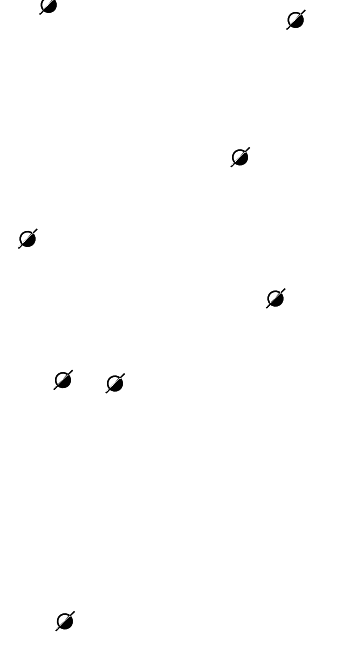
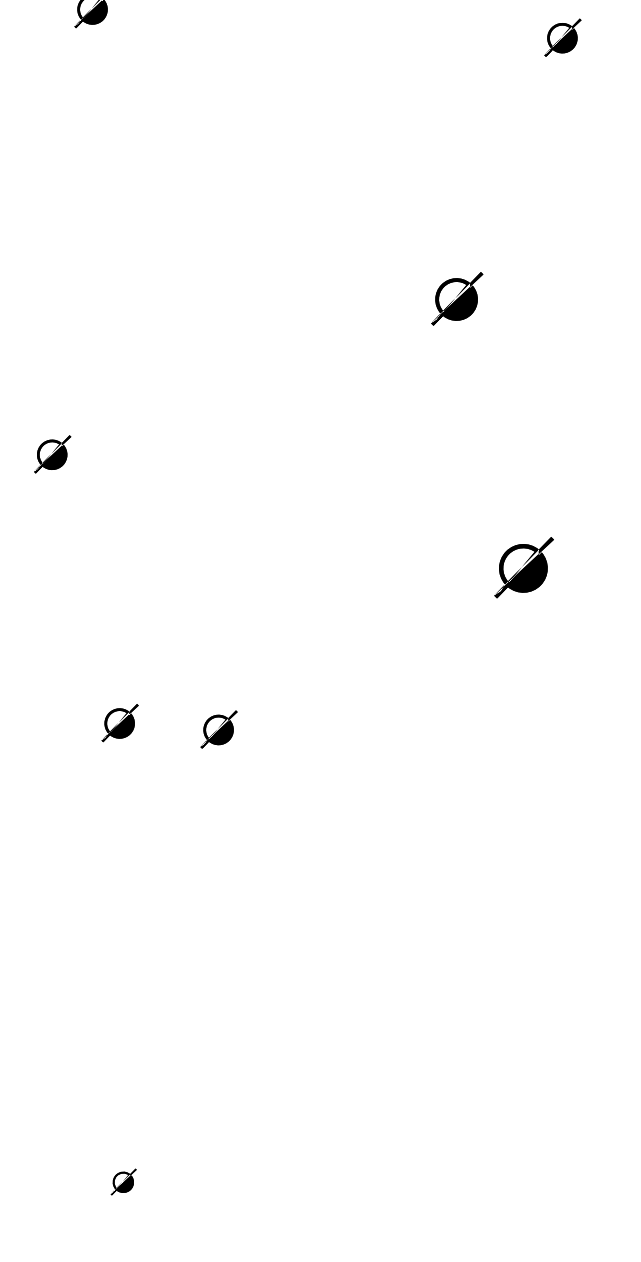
part: (239, 157) -> (455, 299), size x1.4
part: (275, 298) -> (524, 568), size x1.6
part: (64, 620) -> (122, 1180), size x0.7

